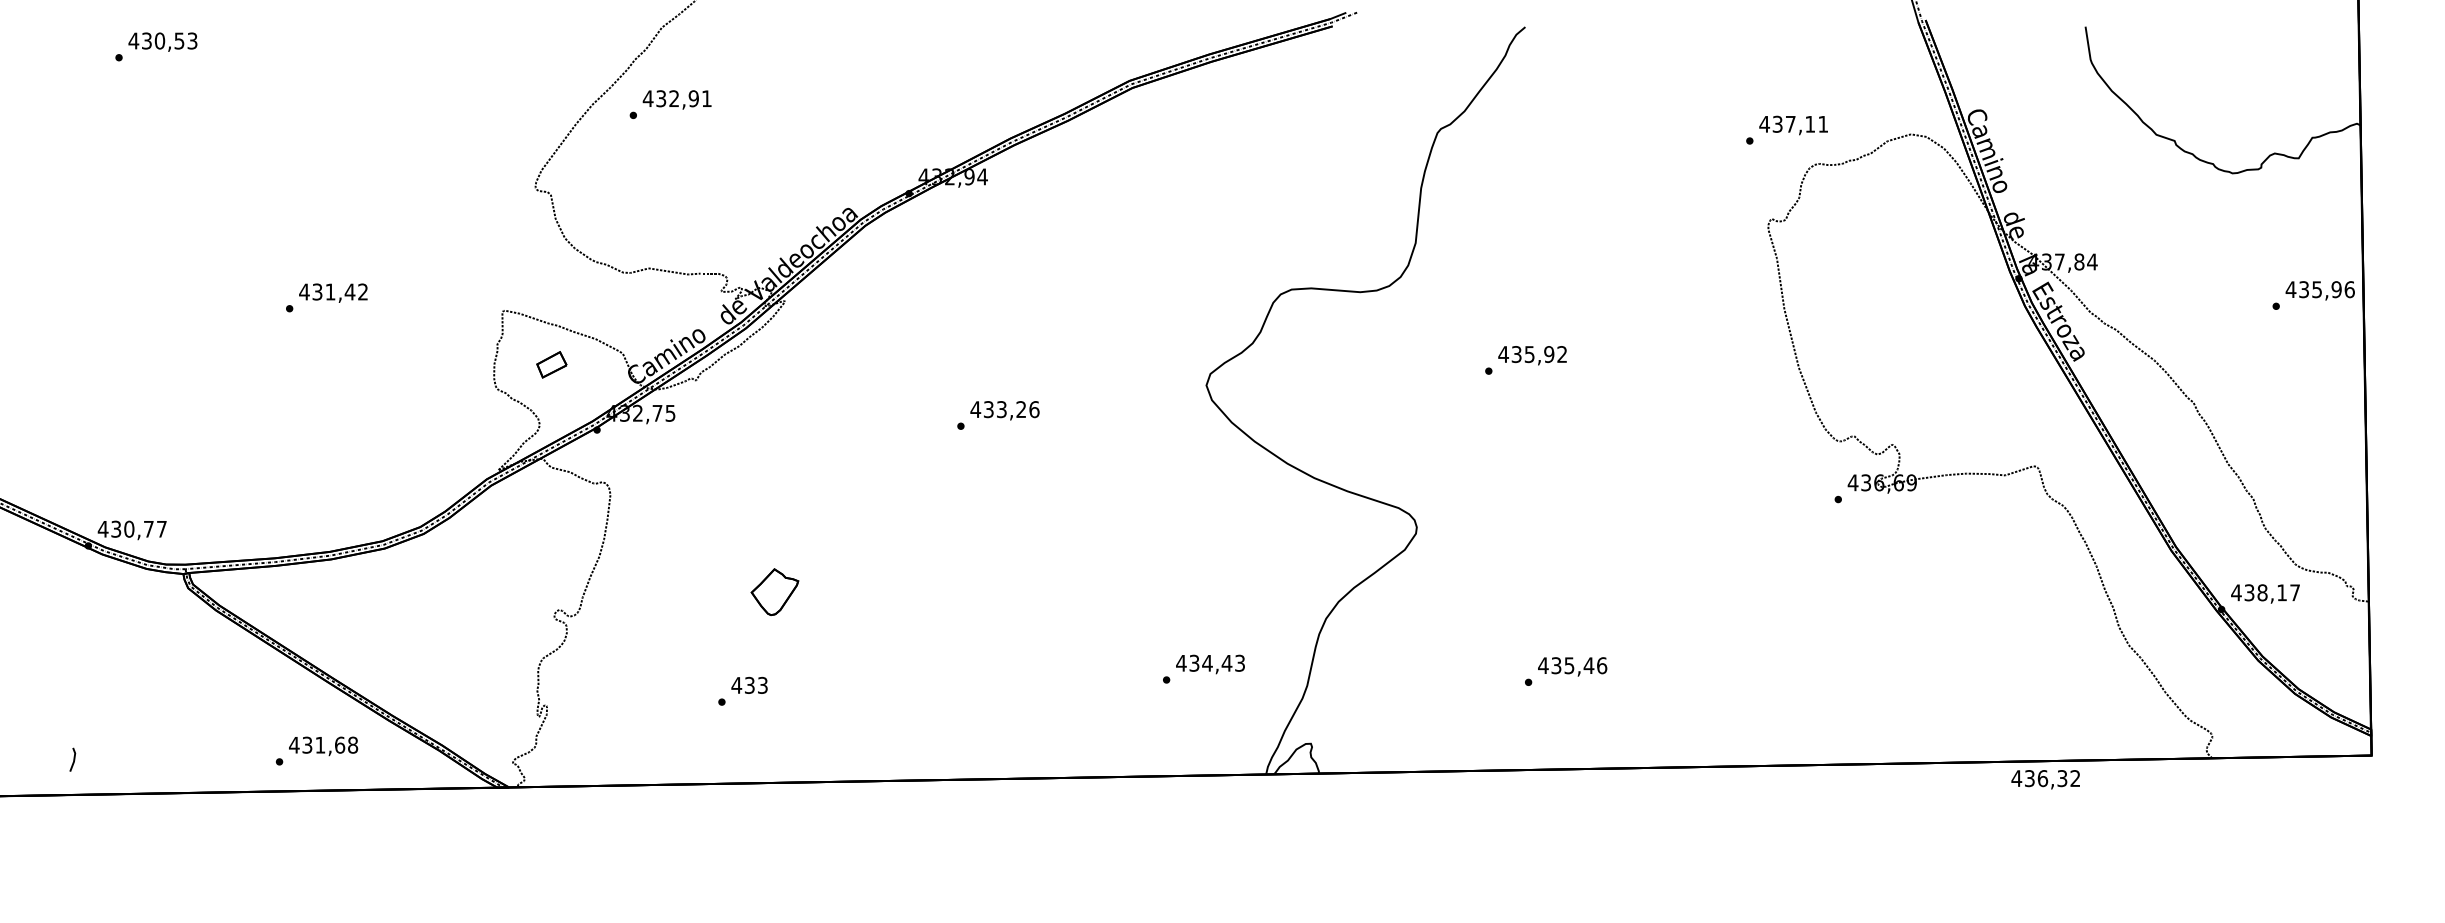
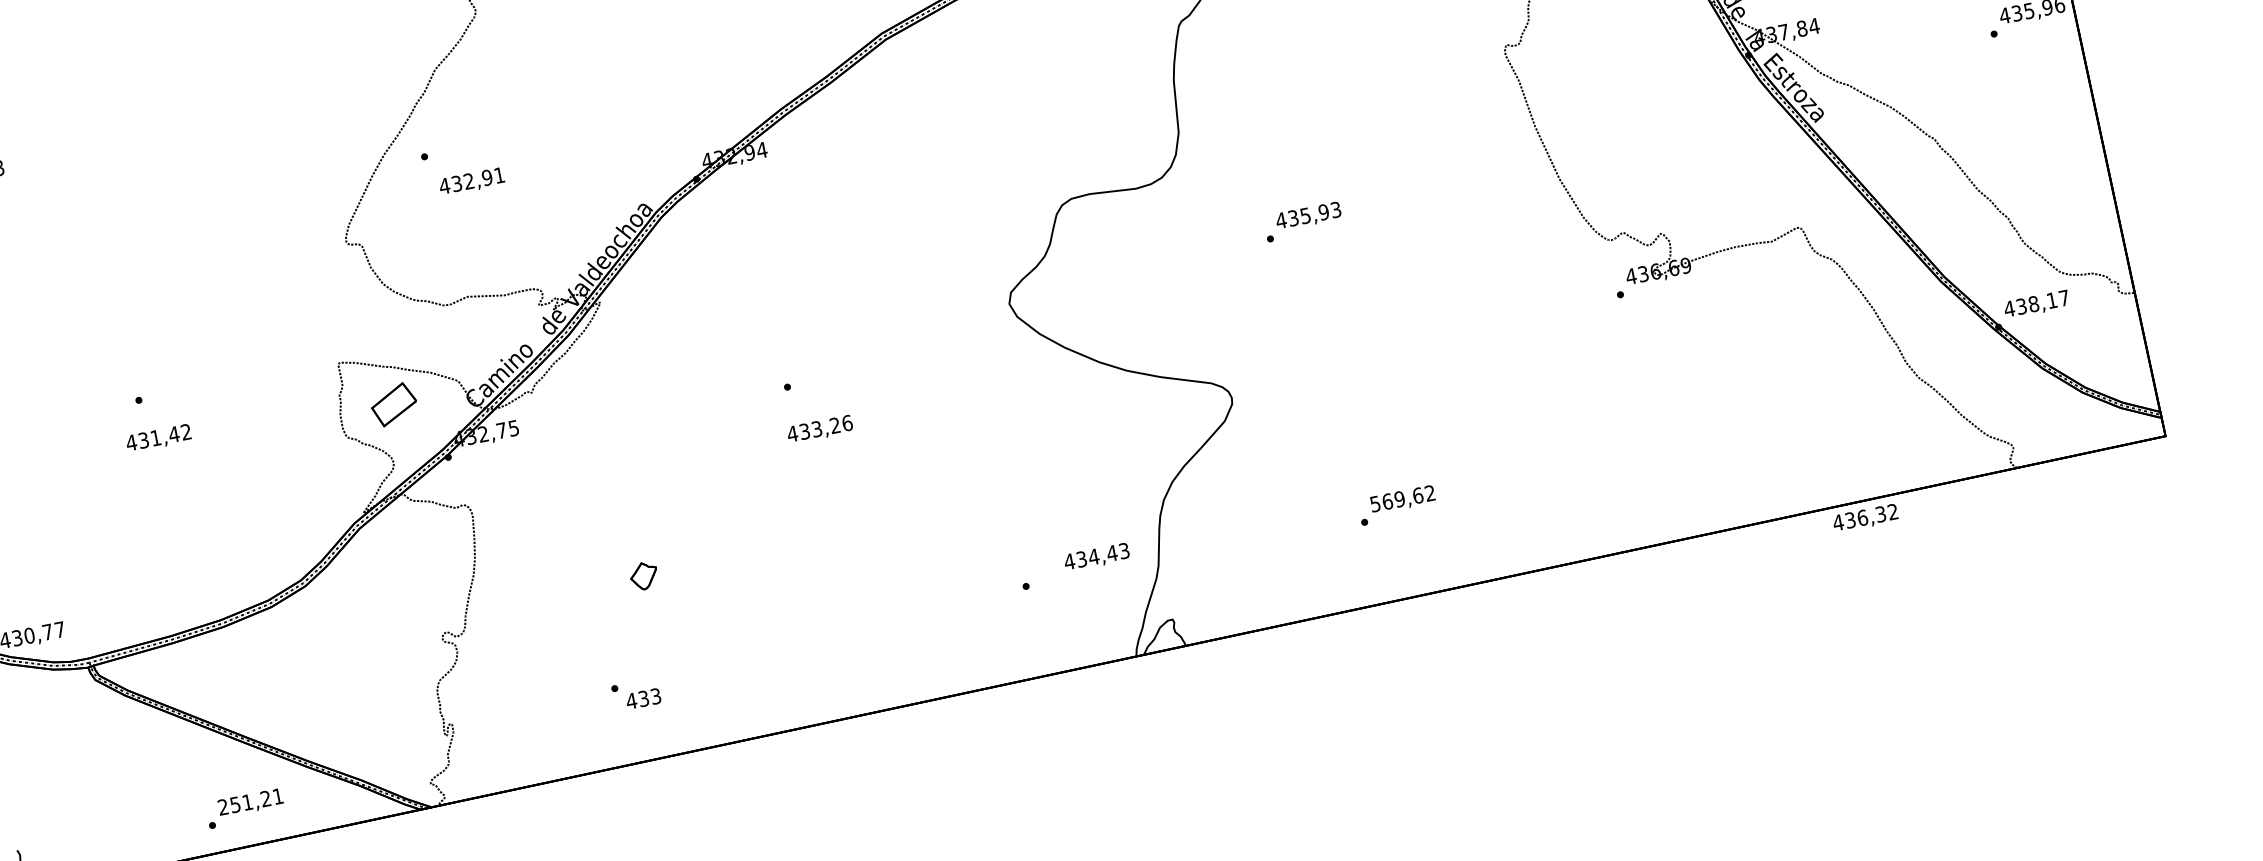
text: (676, 99) -> (471, 181), moved
text: (333, 292) -> (158, 437), moved
text: (1562, 354) -> (1336, 209), 435,92 -> 435,93
part: (551, 364) -> (393, 404), size x1.6
text: (1004, 410) -> (819, 429), moved
part: (774, 591) -> (643, 575), size x0.6
text: (1210, 664) -> (1096, 557), moved
text: (1572, 665) -> (1402, 498), 435,46 -> 569,62
text: (749, 684) -> (643, 697), moved
text: (323, 744) -> (250, 801), 431,68 -> 251,21

